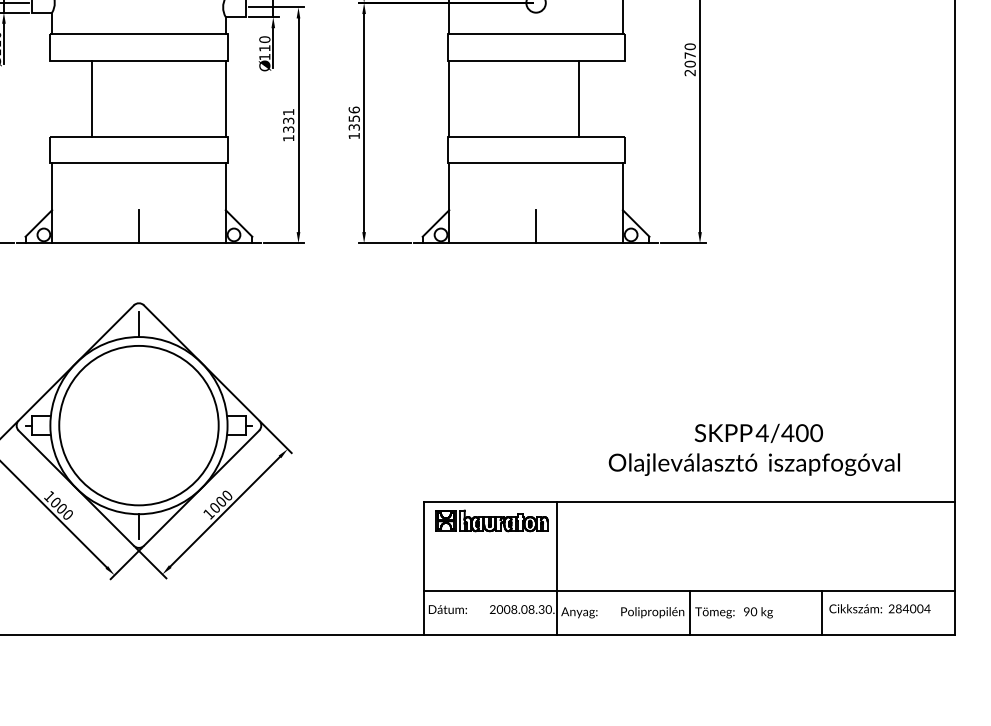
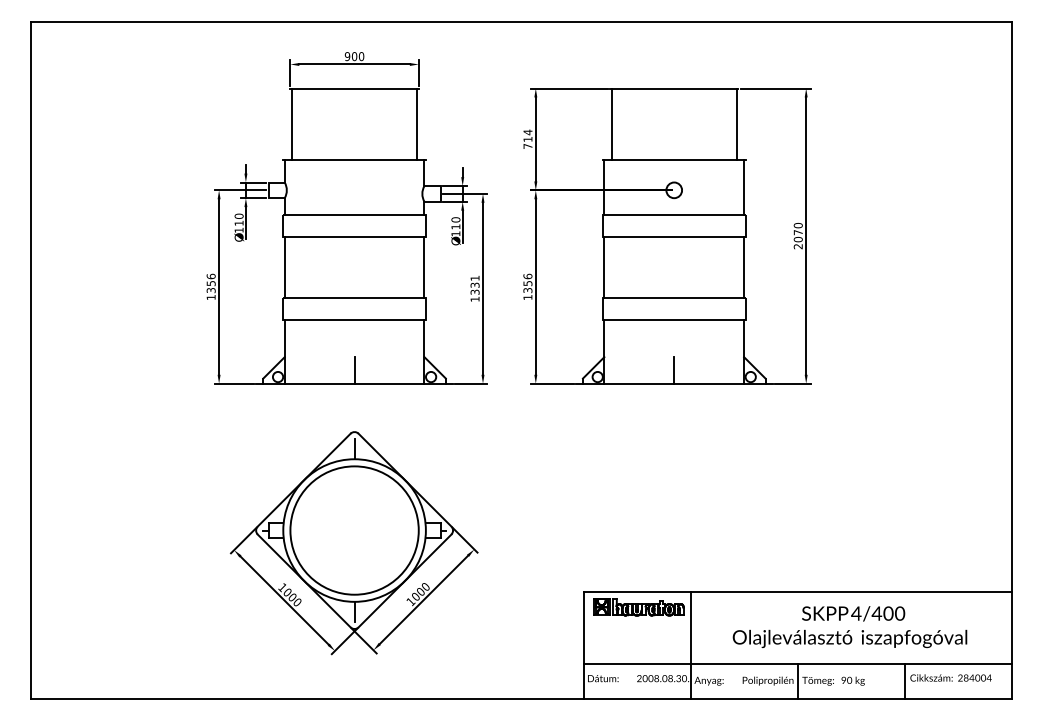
line: (91, 98) -> (284, 267), moved
line: (579, 98) -> (744, 267), moved
text: (753, 450) -> (849, 627), moved

